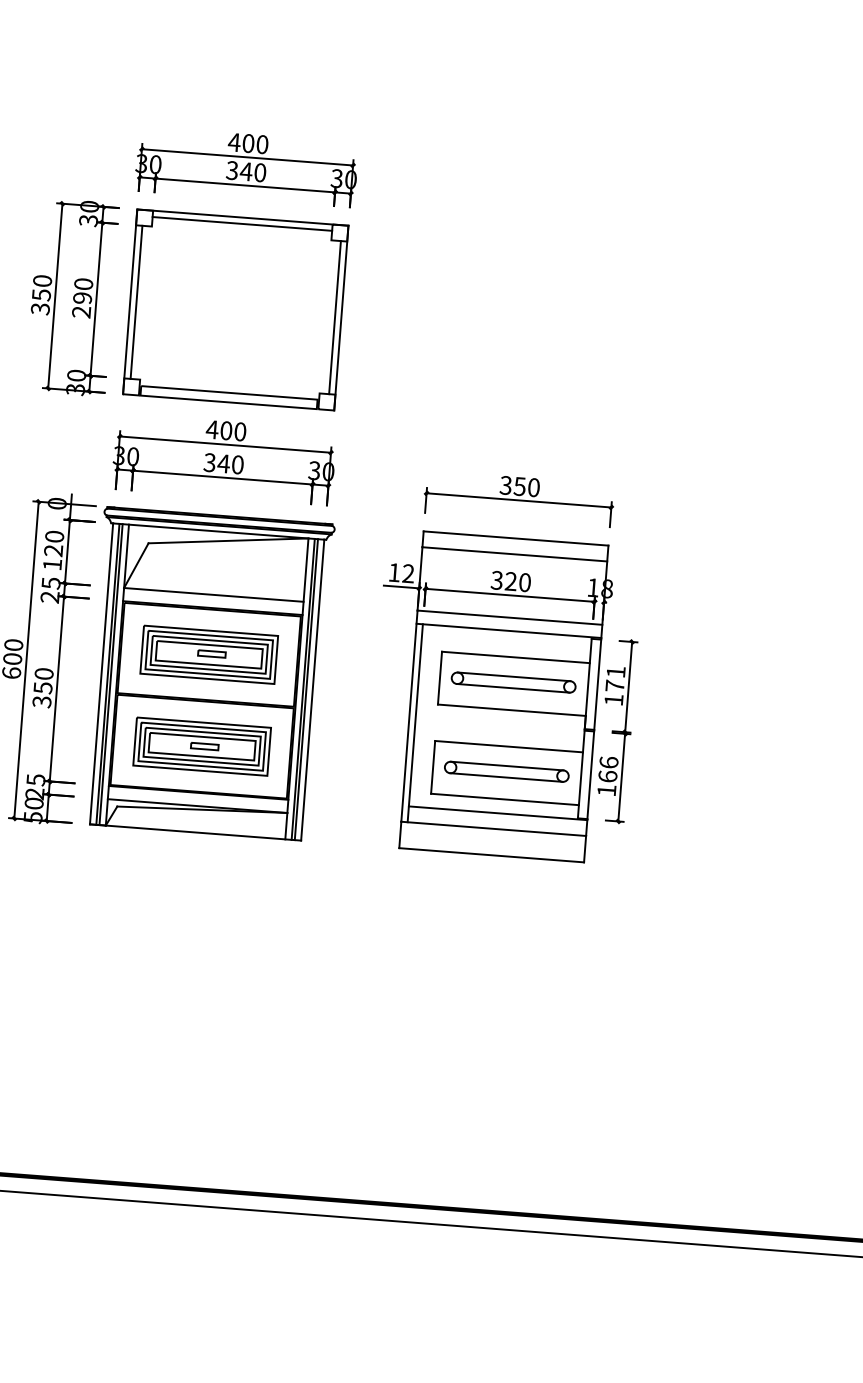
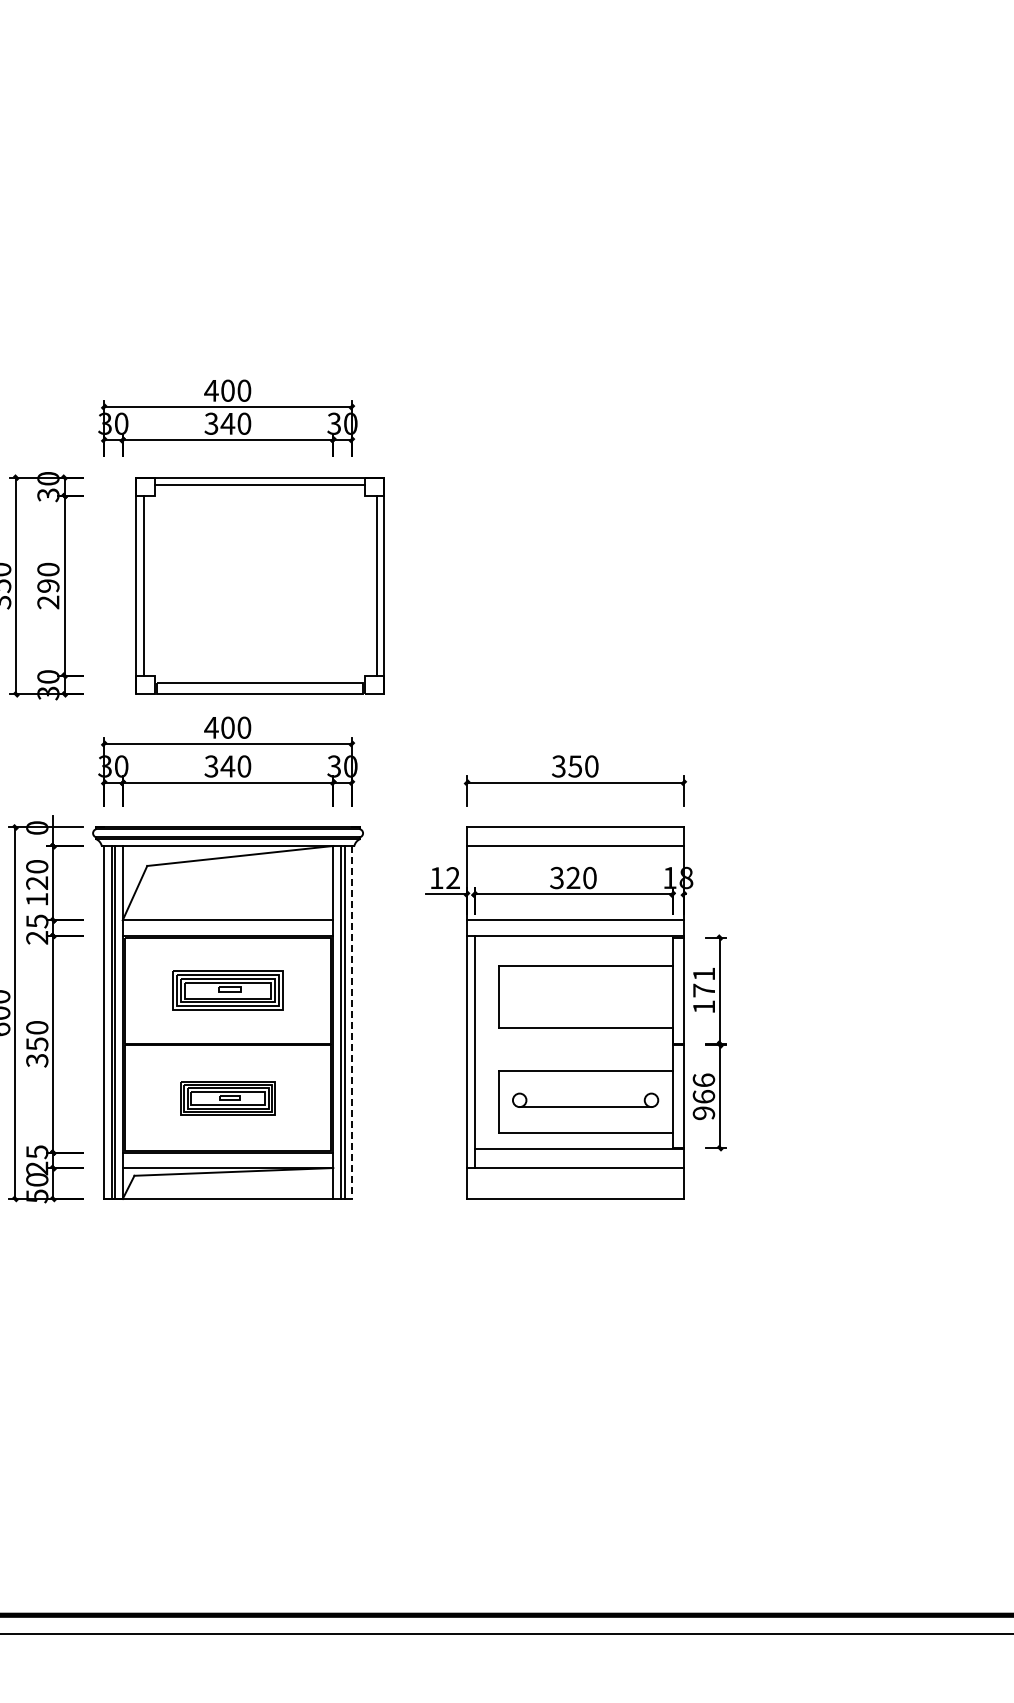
part: (235, 309) -> (259, 585), moved
part: (208, 654) -> (227, 990), size x0.7
part: (513, 682) -> (585, 995), removed
line: (312, 690) -> (351, 1022), solid -> dashed
part: (201, 746) -> (227, 1098), size x0.6
line: (507, 765) -> (585, 1093), removed
text: (606, 790) -> (703, 1113), 166 -> 966

